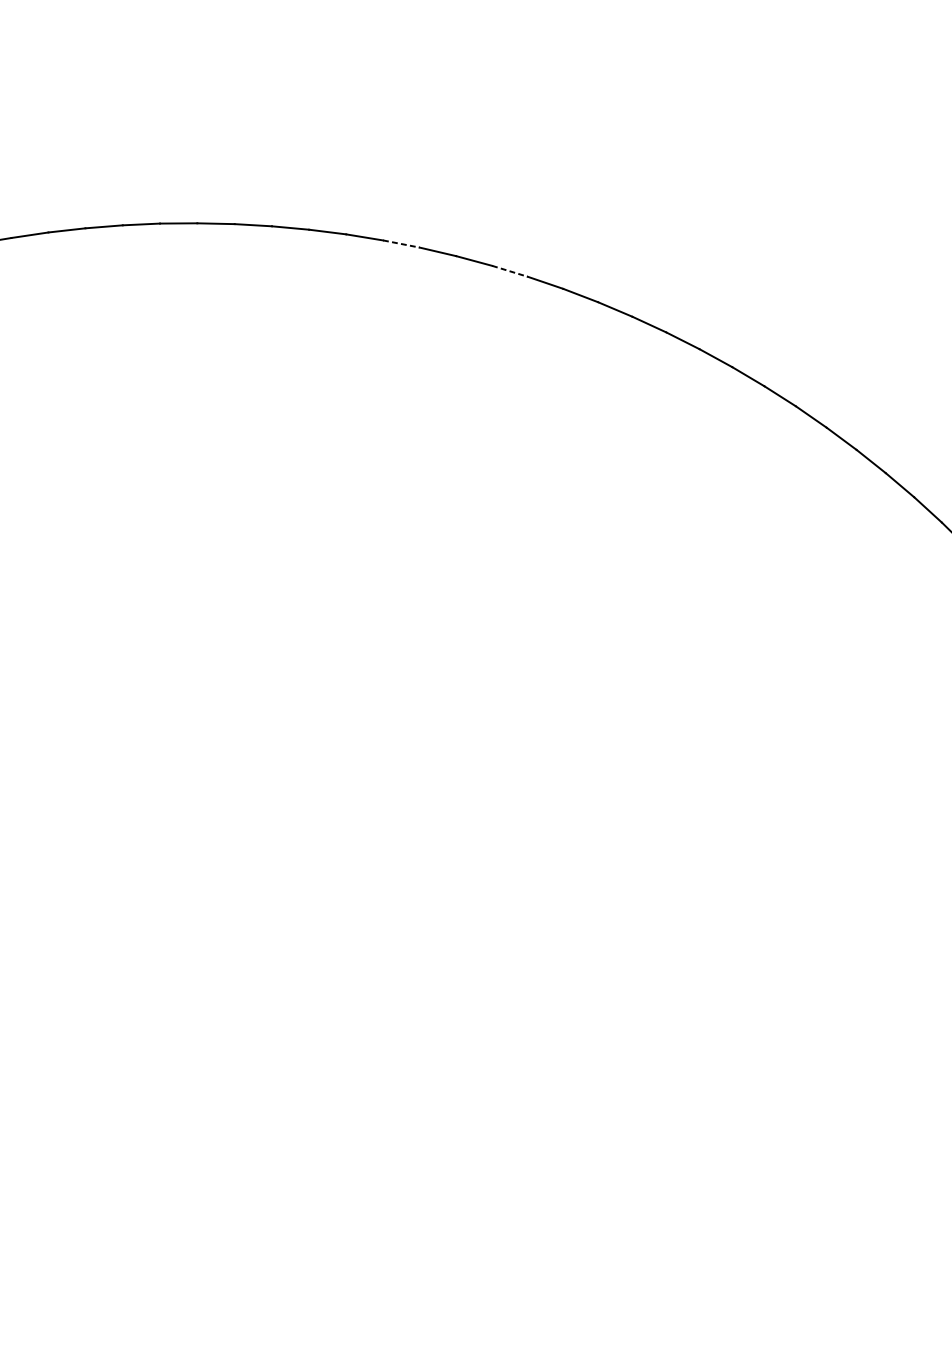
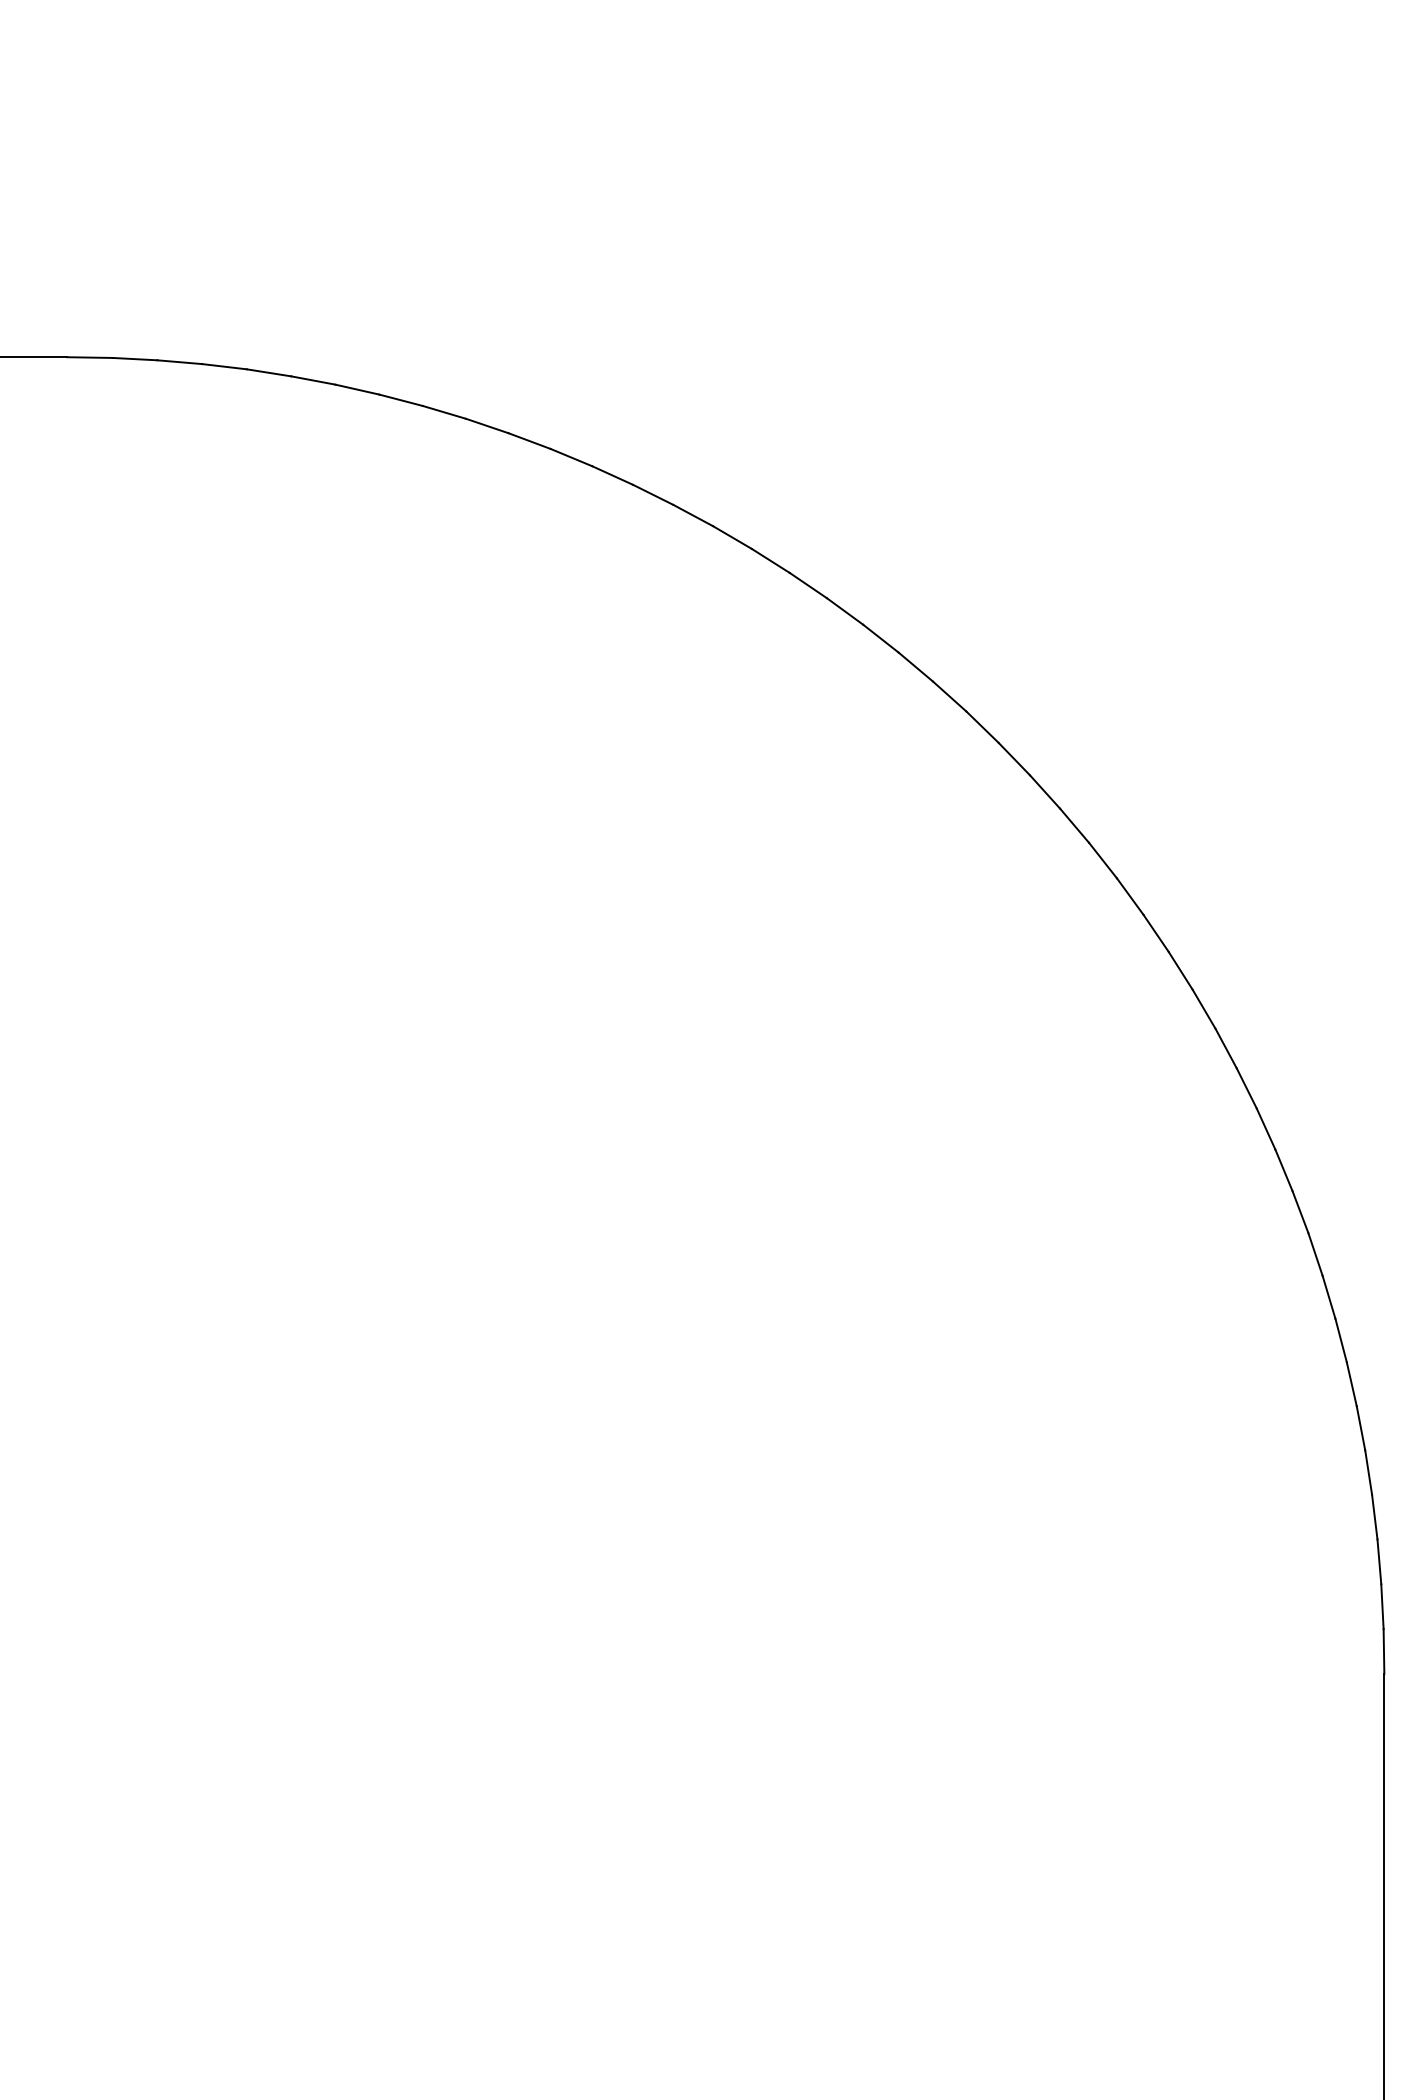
line: (402, 244) -> (530, 441), dashed -> solid
line: (510, 271) -> (653, 495), dashed -> solid

